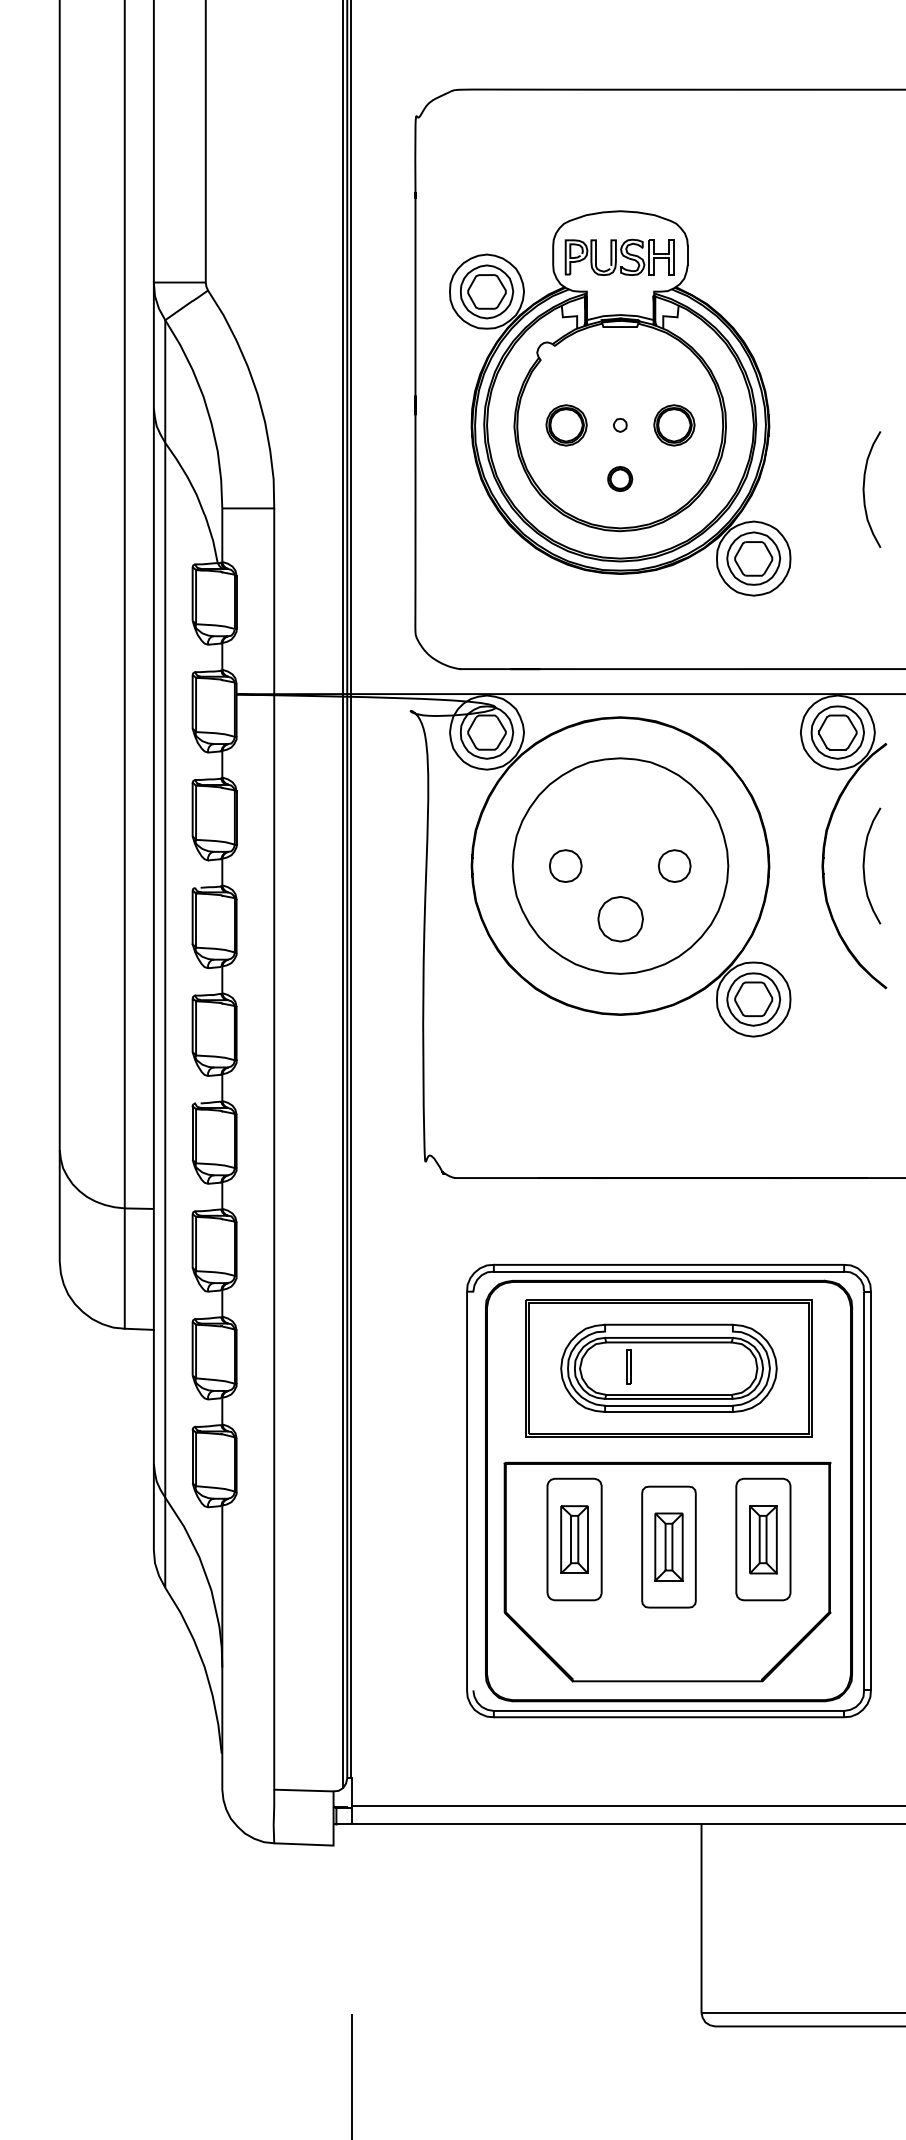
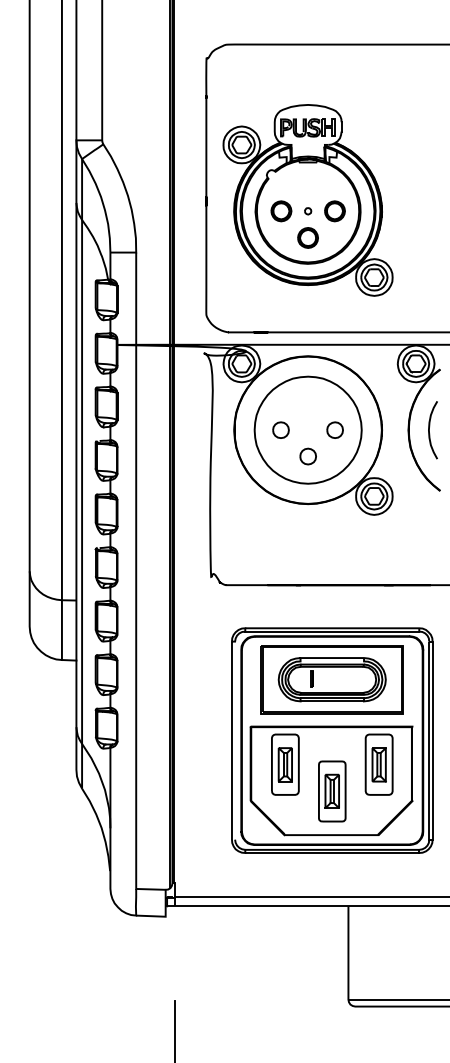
part: (619, 478) -> (307, 237), size x1.67
curve: (864, 490) -> (429, 243), removed
part: (619, 919) -> (307, 456), size x0.71
part: (669, 1547) -> (332, 791), moved

